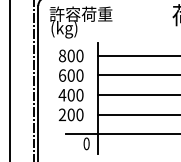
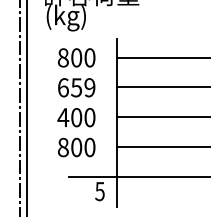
text: (75, 75) -> (83, 87), 600 -> 659
text: (62, 114) -> (63, 146), 200 -> 800
text: (86, 143) -> (99, 190), 0 -> 5

